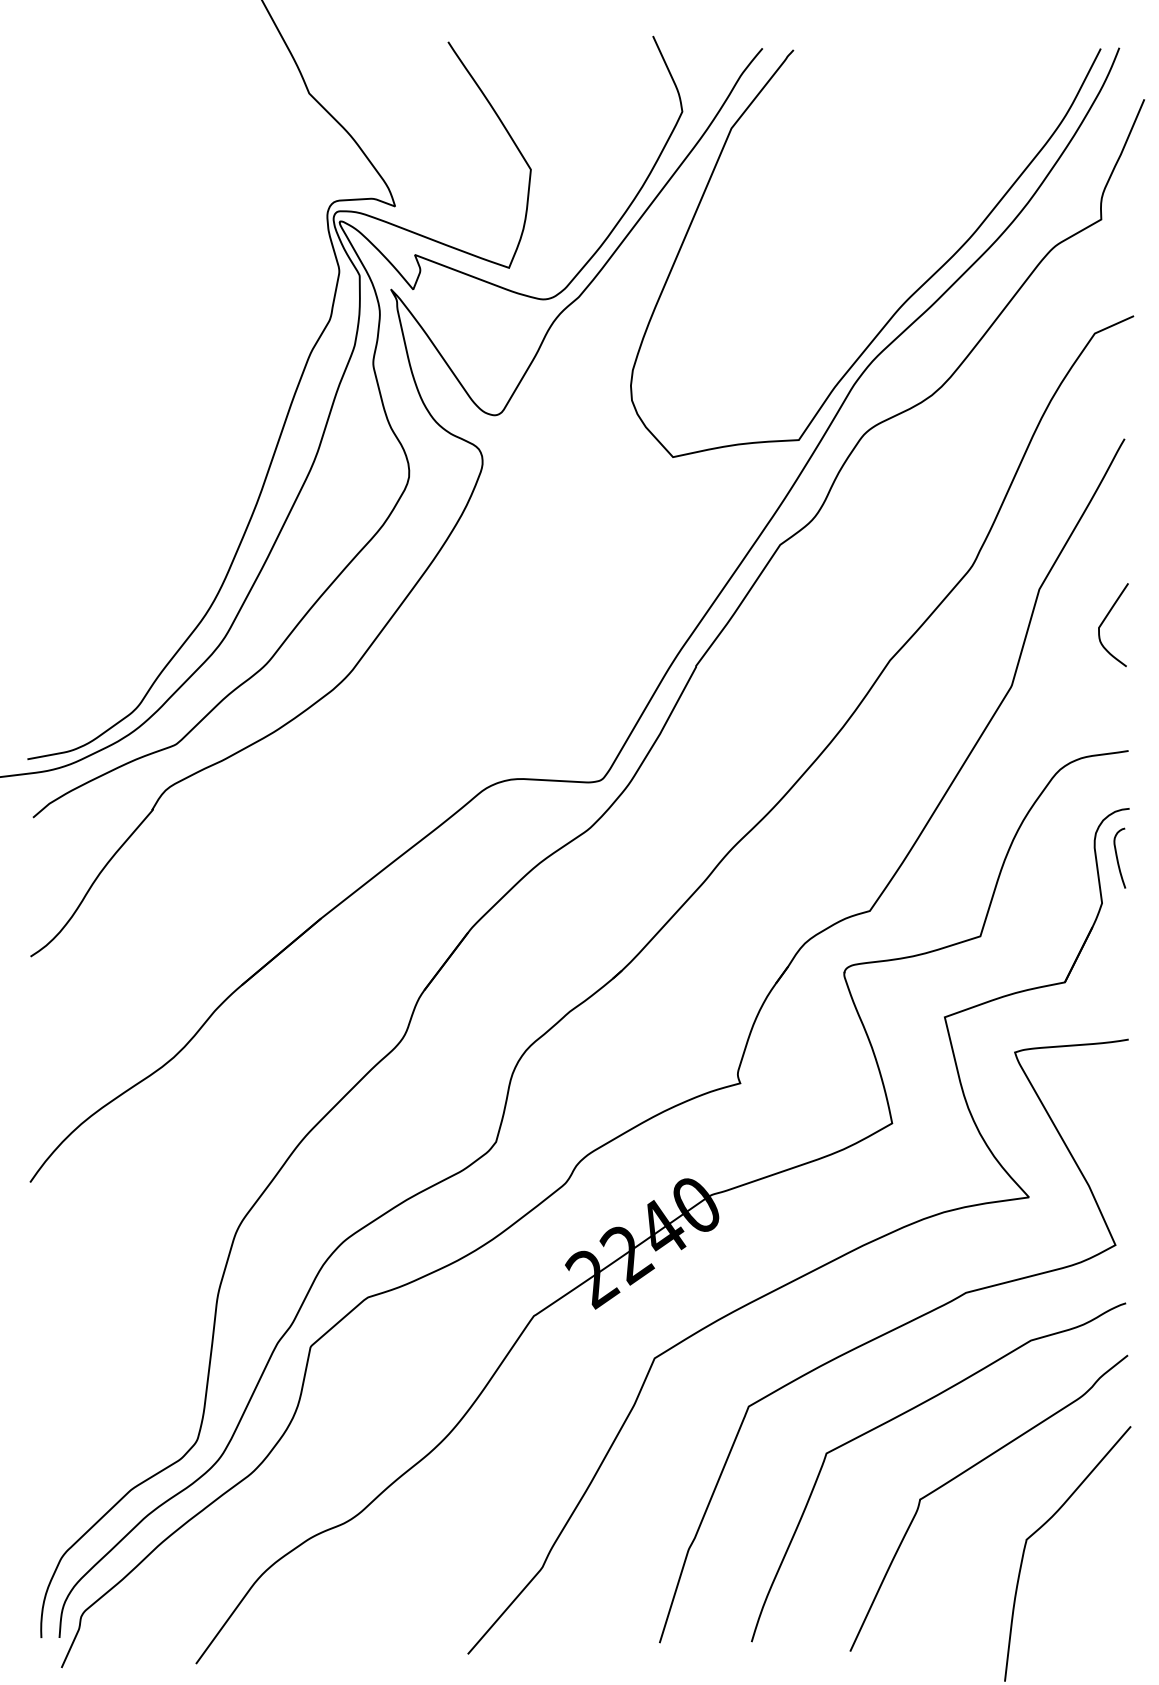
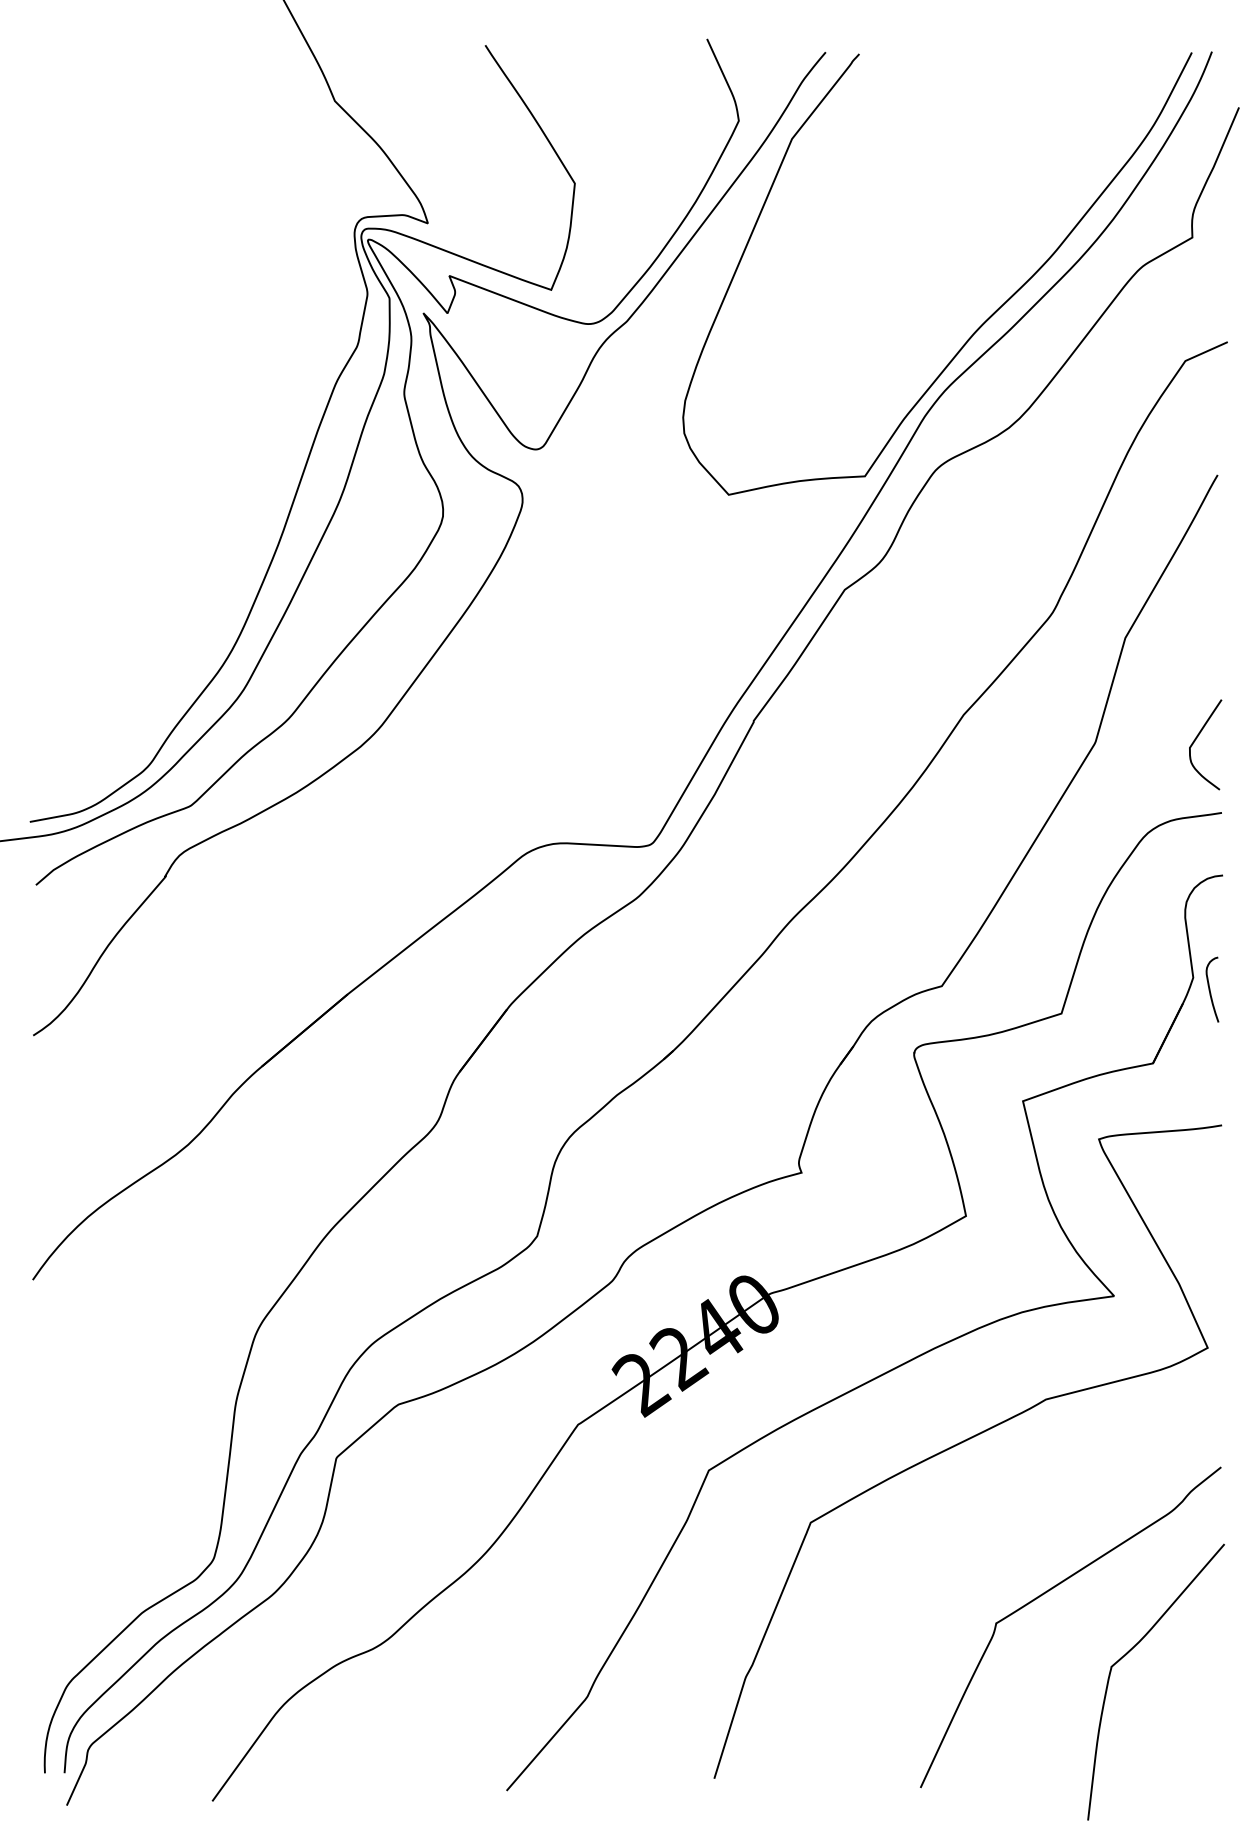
curve: (1104, 621) -> (1195, 740), moved
curve: (1118, 858) -> (1211, 989), moved
curve: (902, 1415) -> (977, 1532), removed

